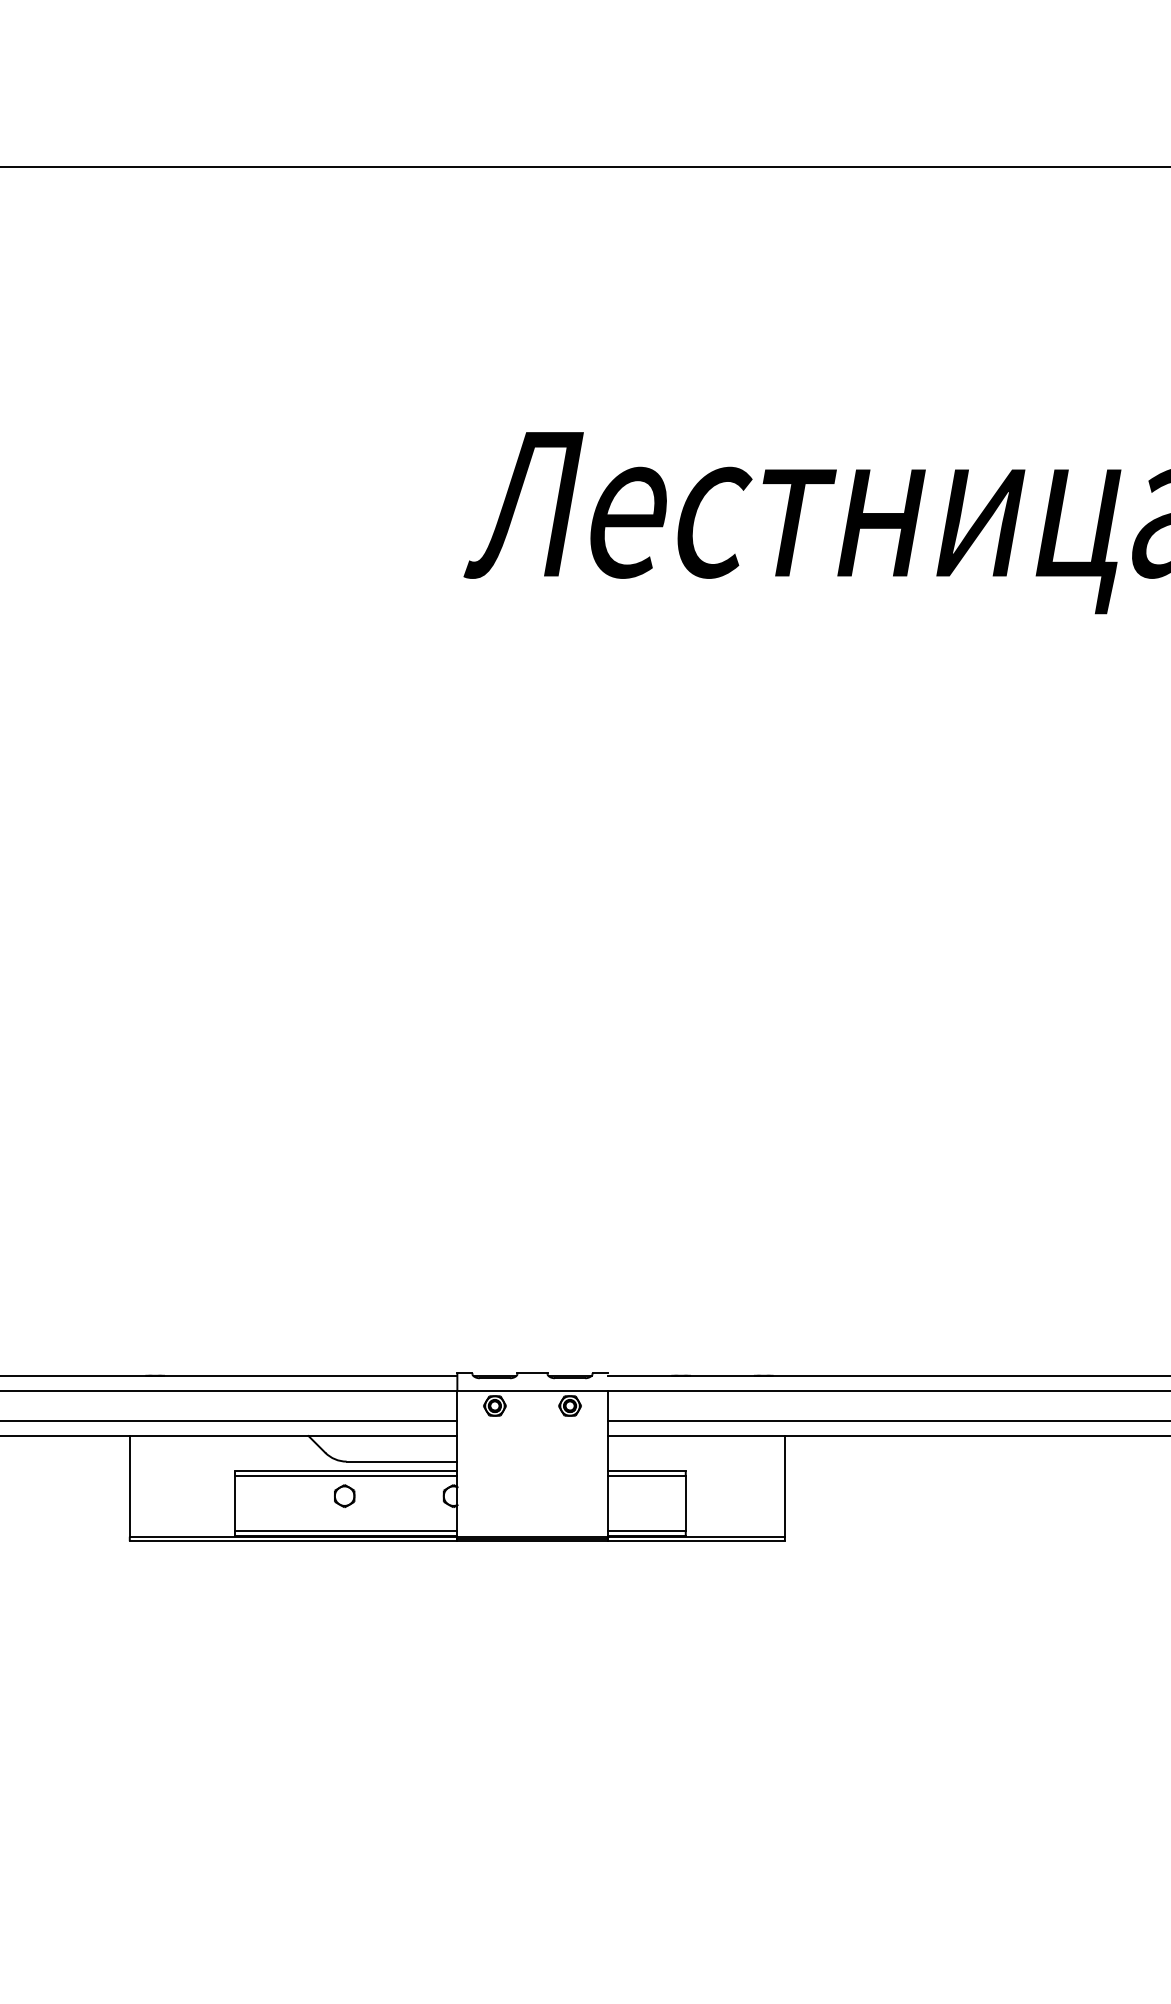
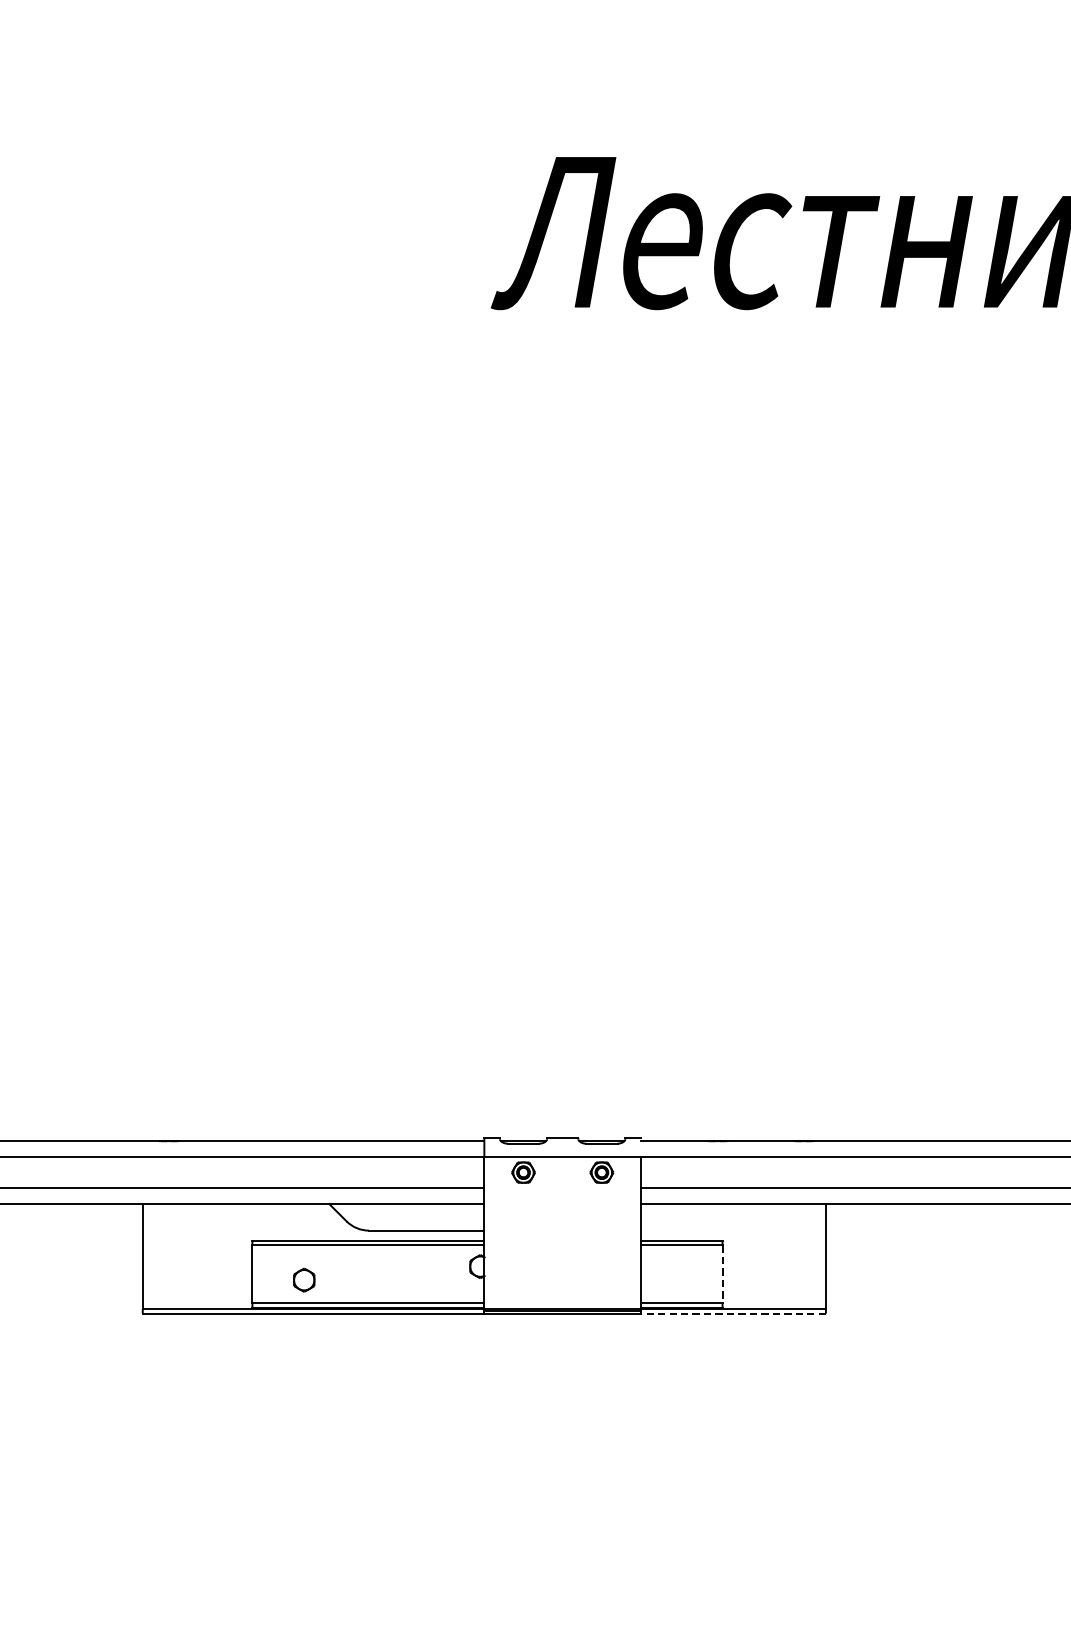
part: (344, 1495) -> (304, 1279), moved
line: (685, 1503) -> (722, 1274), solid -> dashed
line: (696, 1541) -> (733, 1313), solid -> dashed

